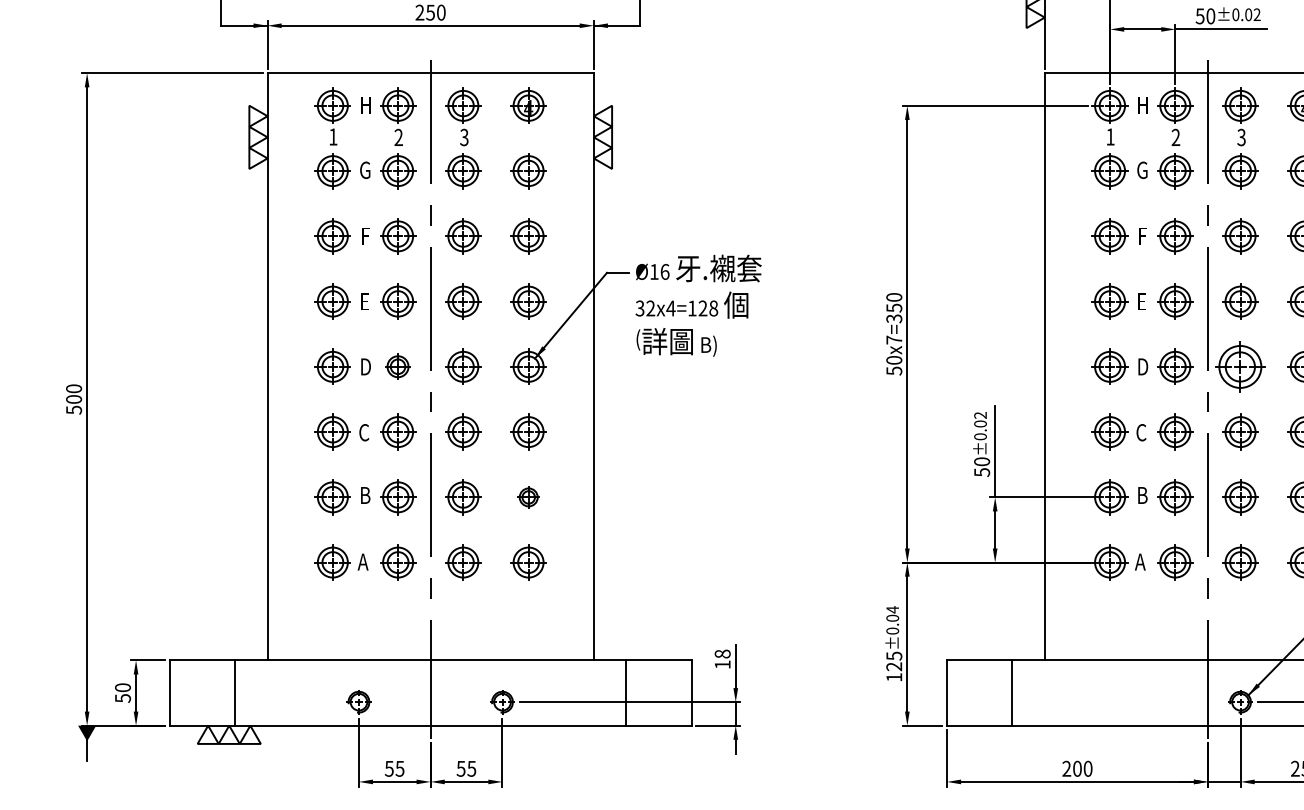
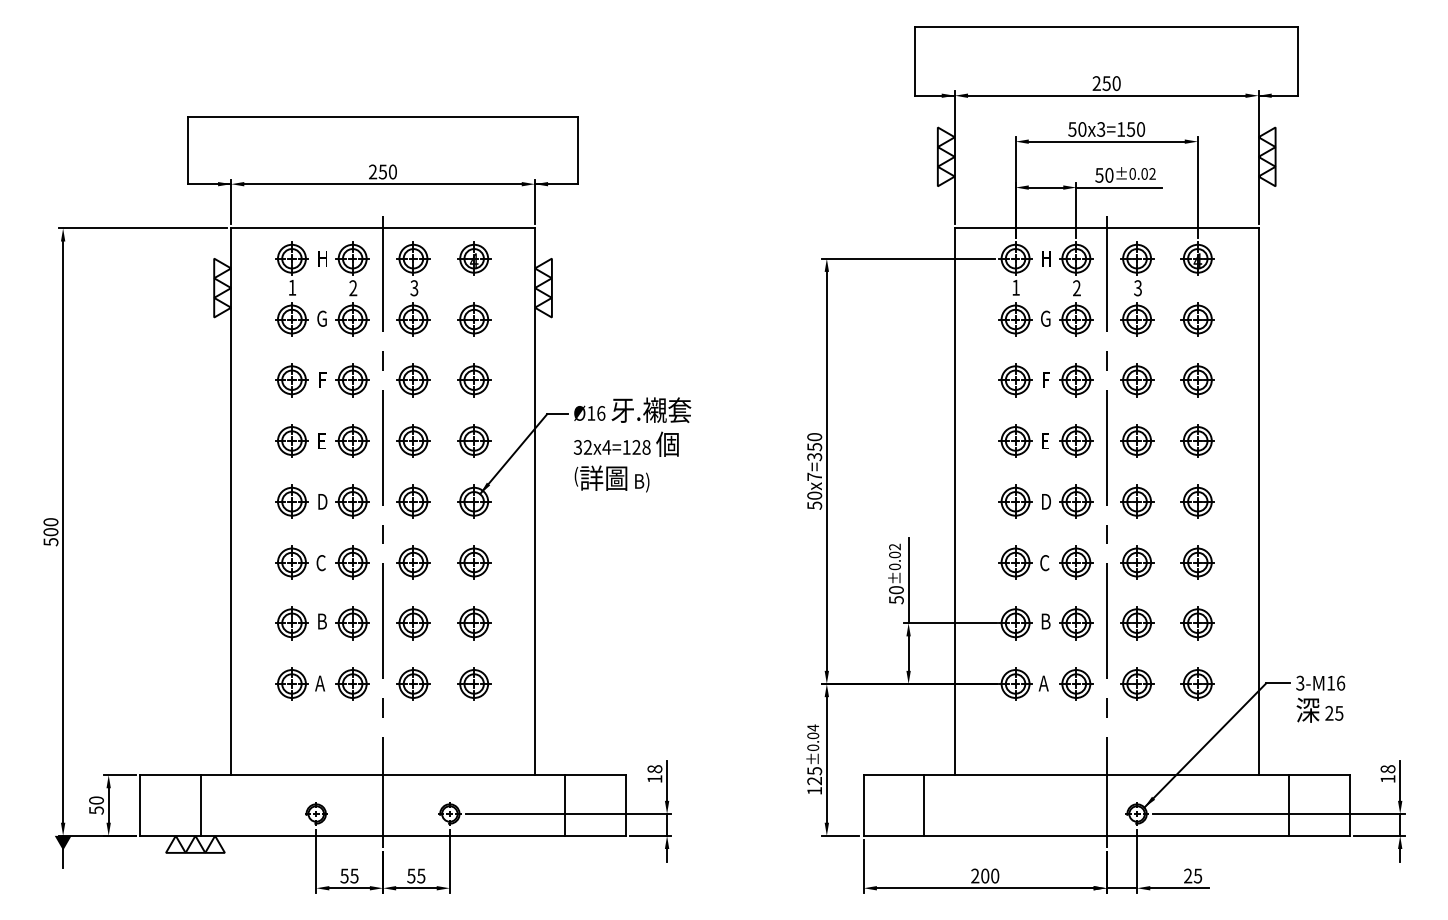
part: (397, 366) -> (352, 501), size x1.43
part: (1240, 366) -> (1137, 501), size x0.71
part: (528, 497) -> (474, 623), size x1.67

